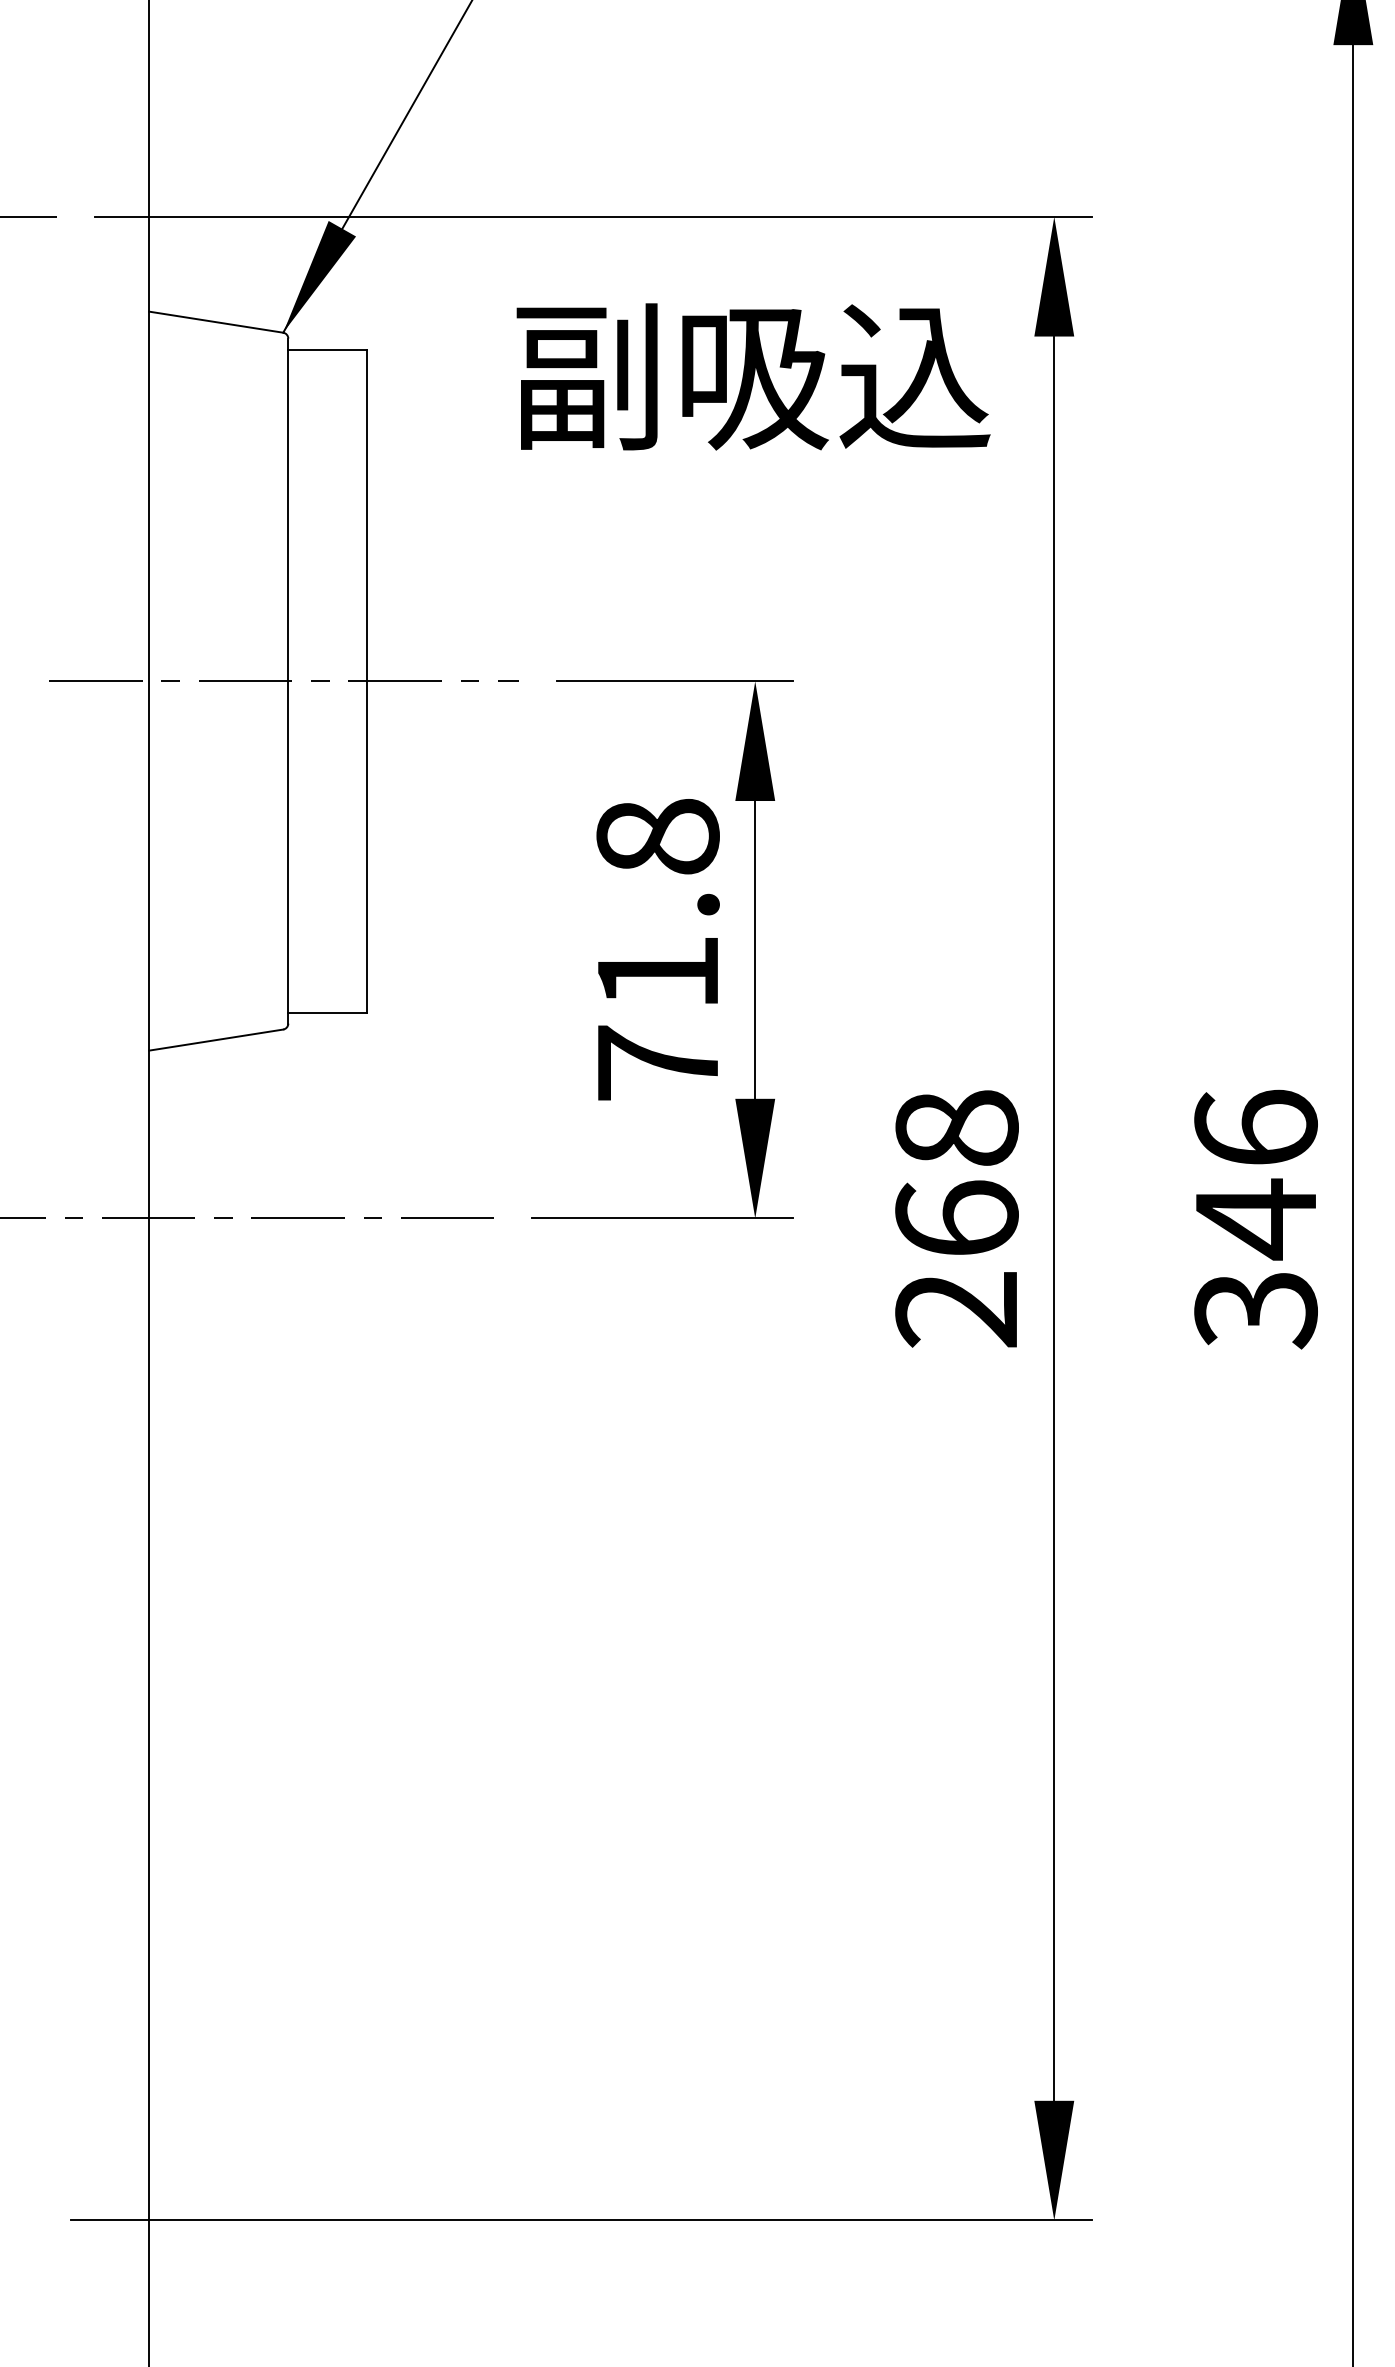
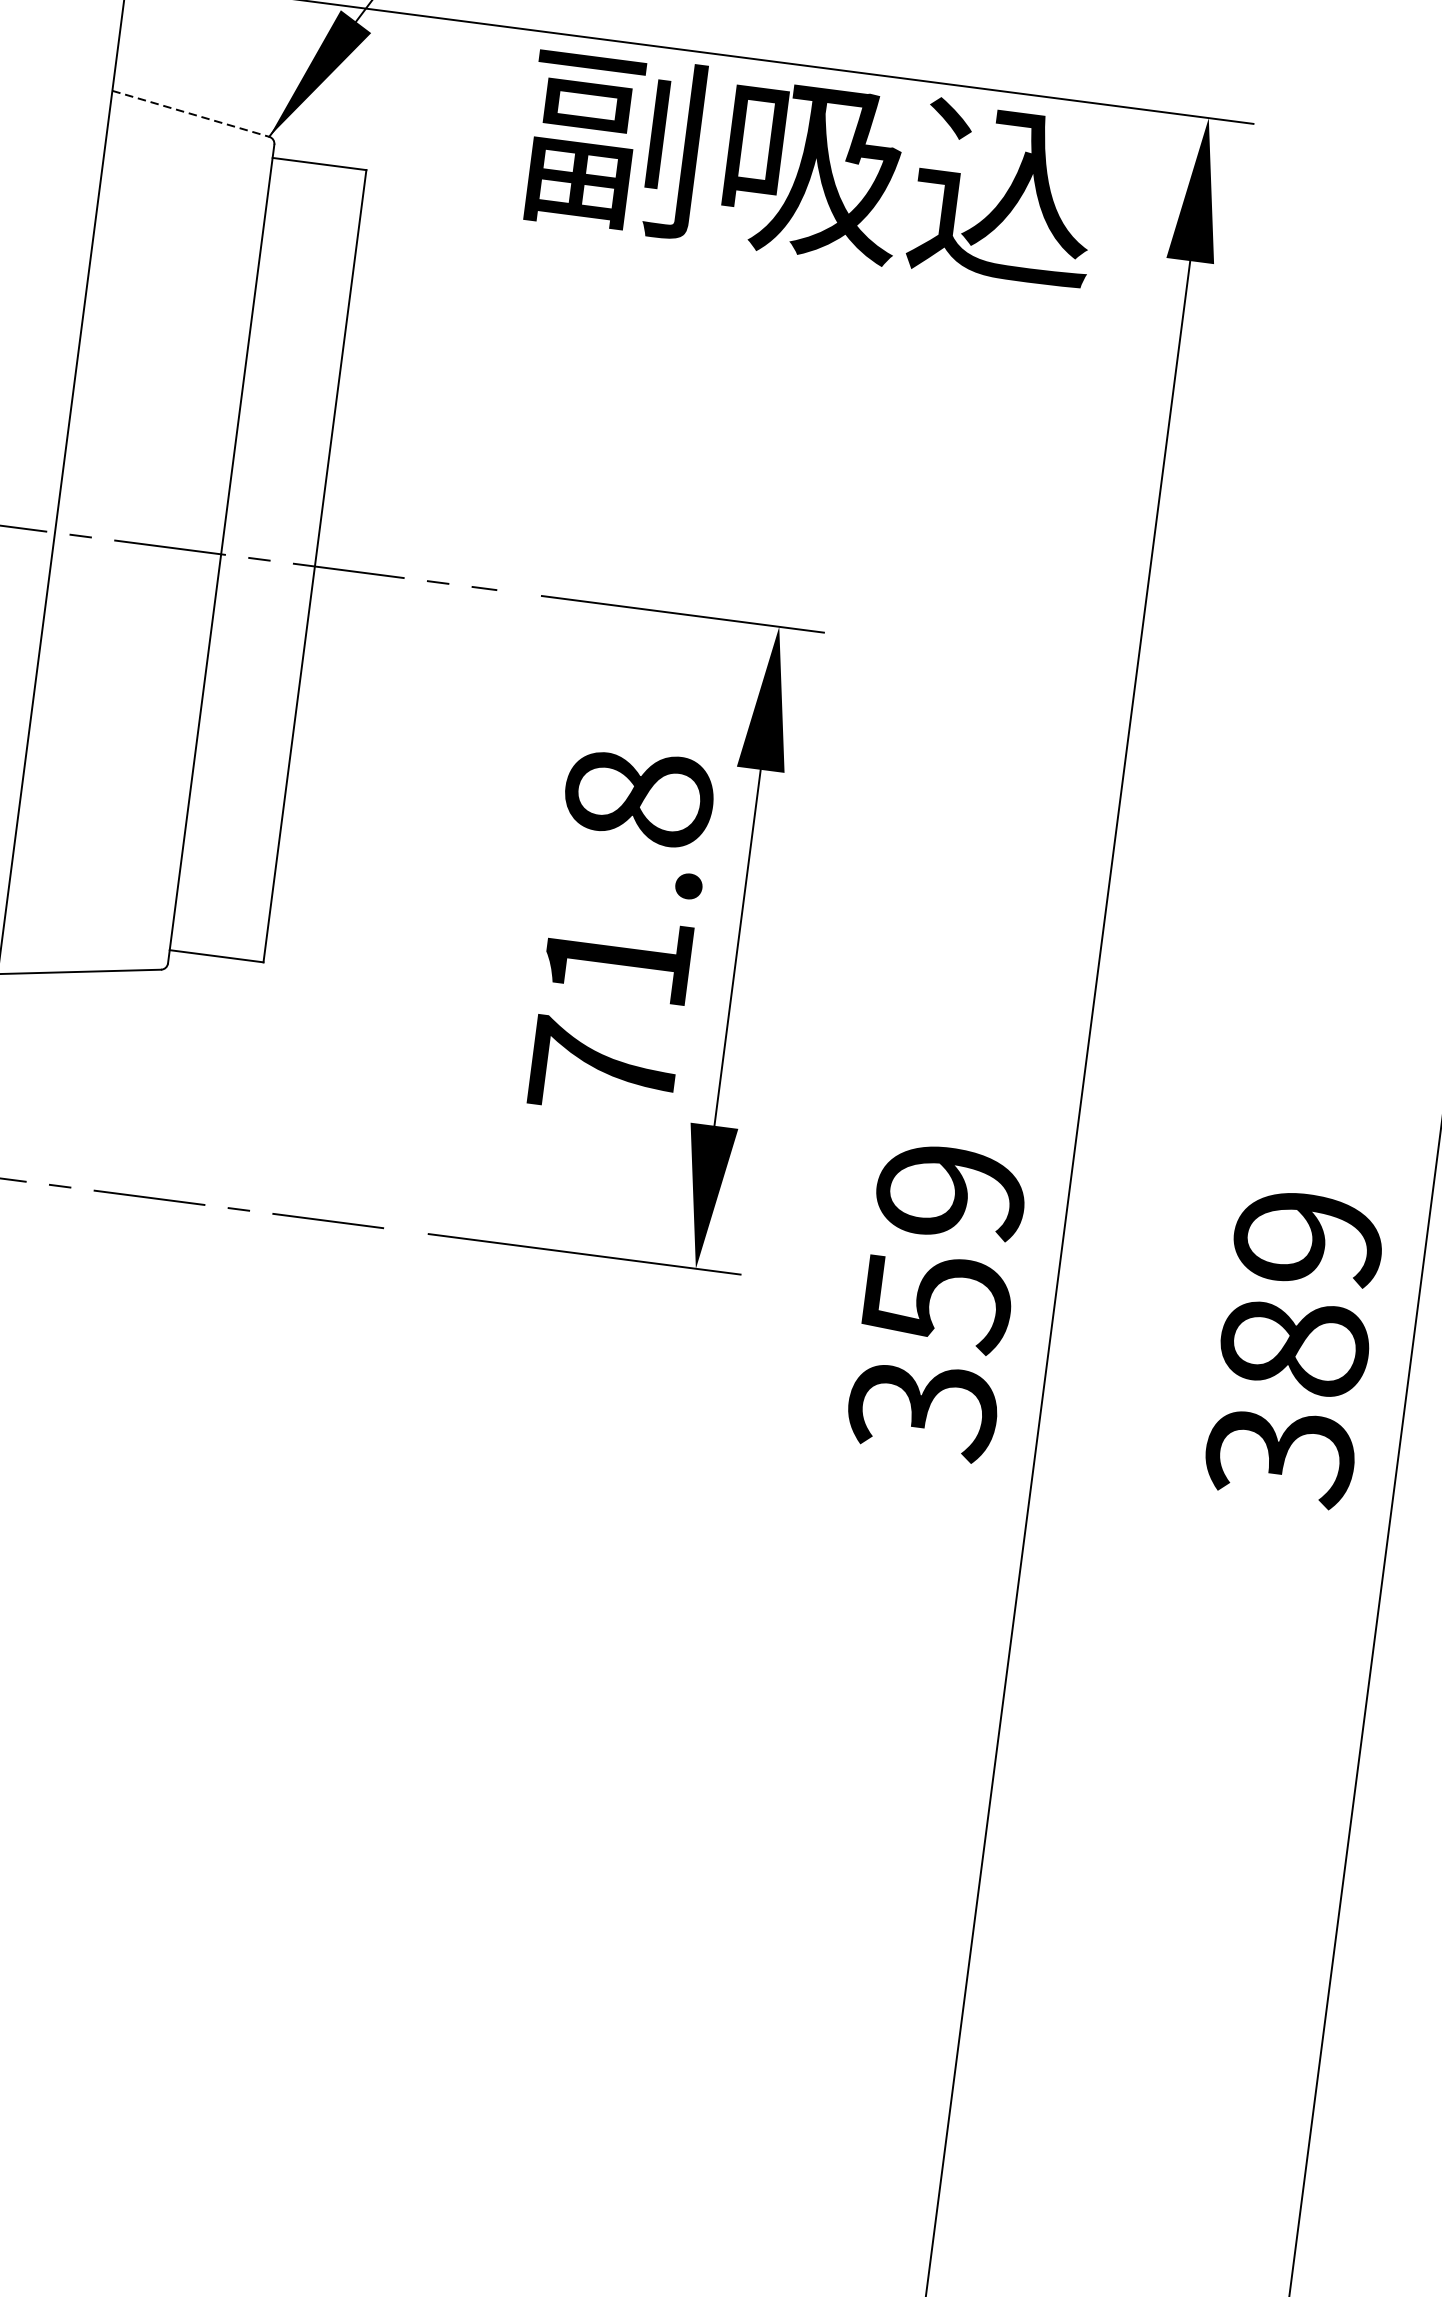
line: (216, 322) -> (191, 114), solid -> dashed
text: (753, 376) -> (812, 168), moved
text: (1255, 1174) -> (1300, 1293), 346 -> 389
text: (956, 1219) -> (936, 1301), 268 -> 359

